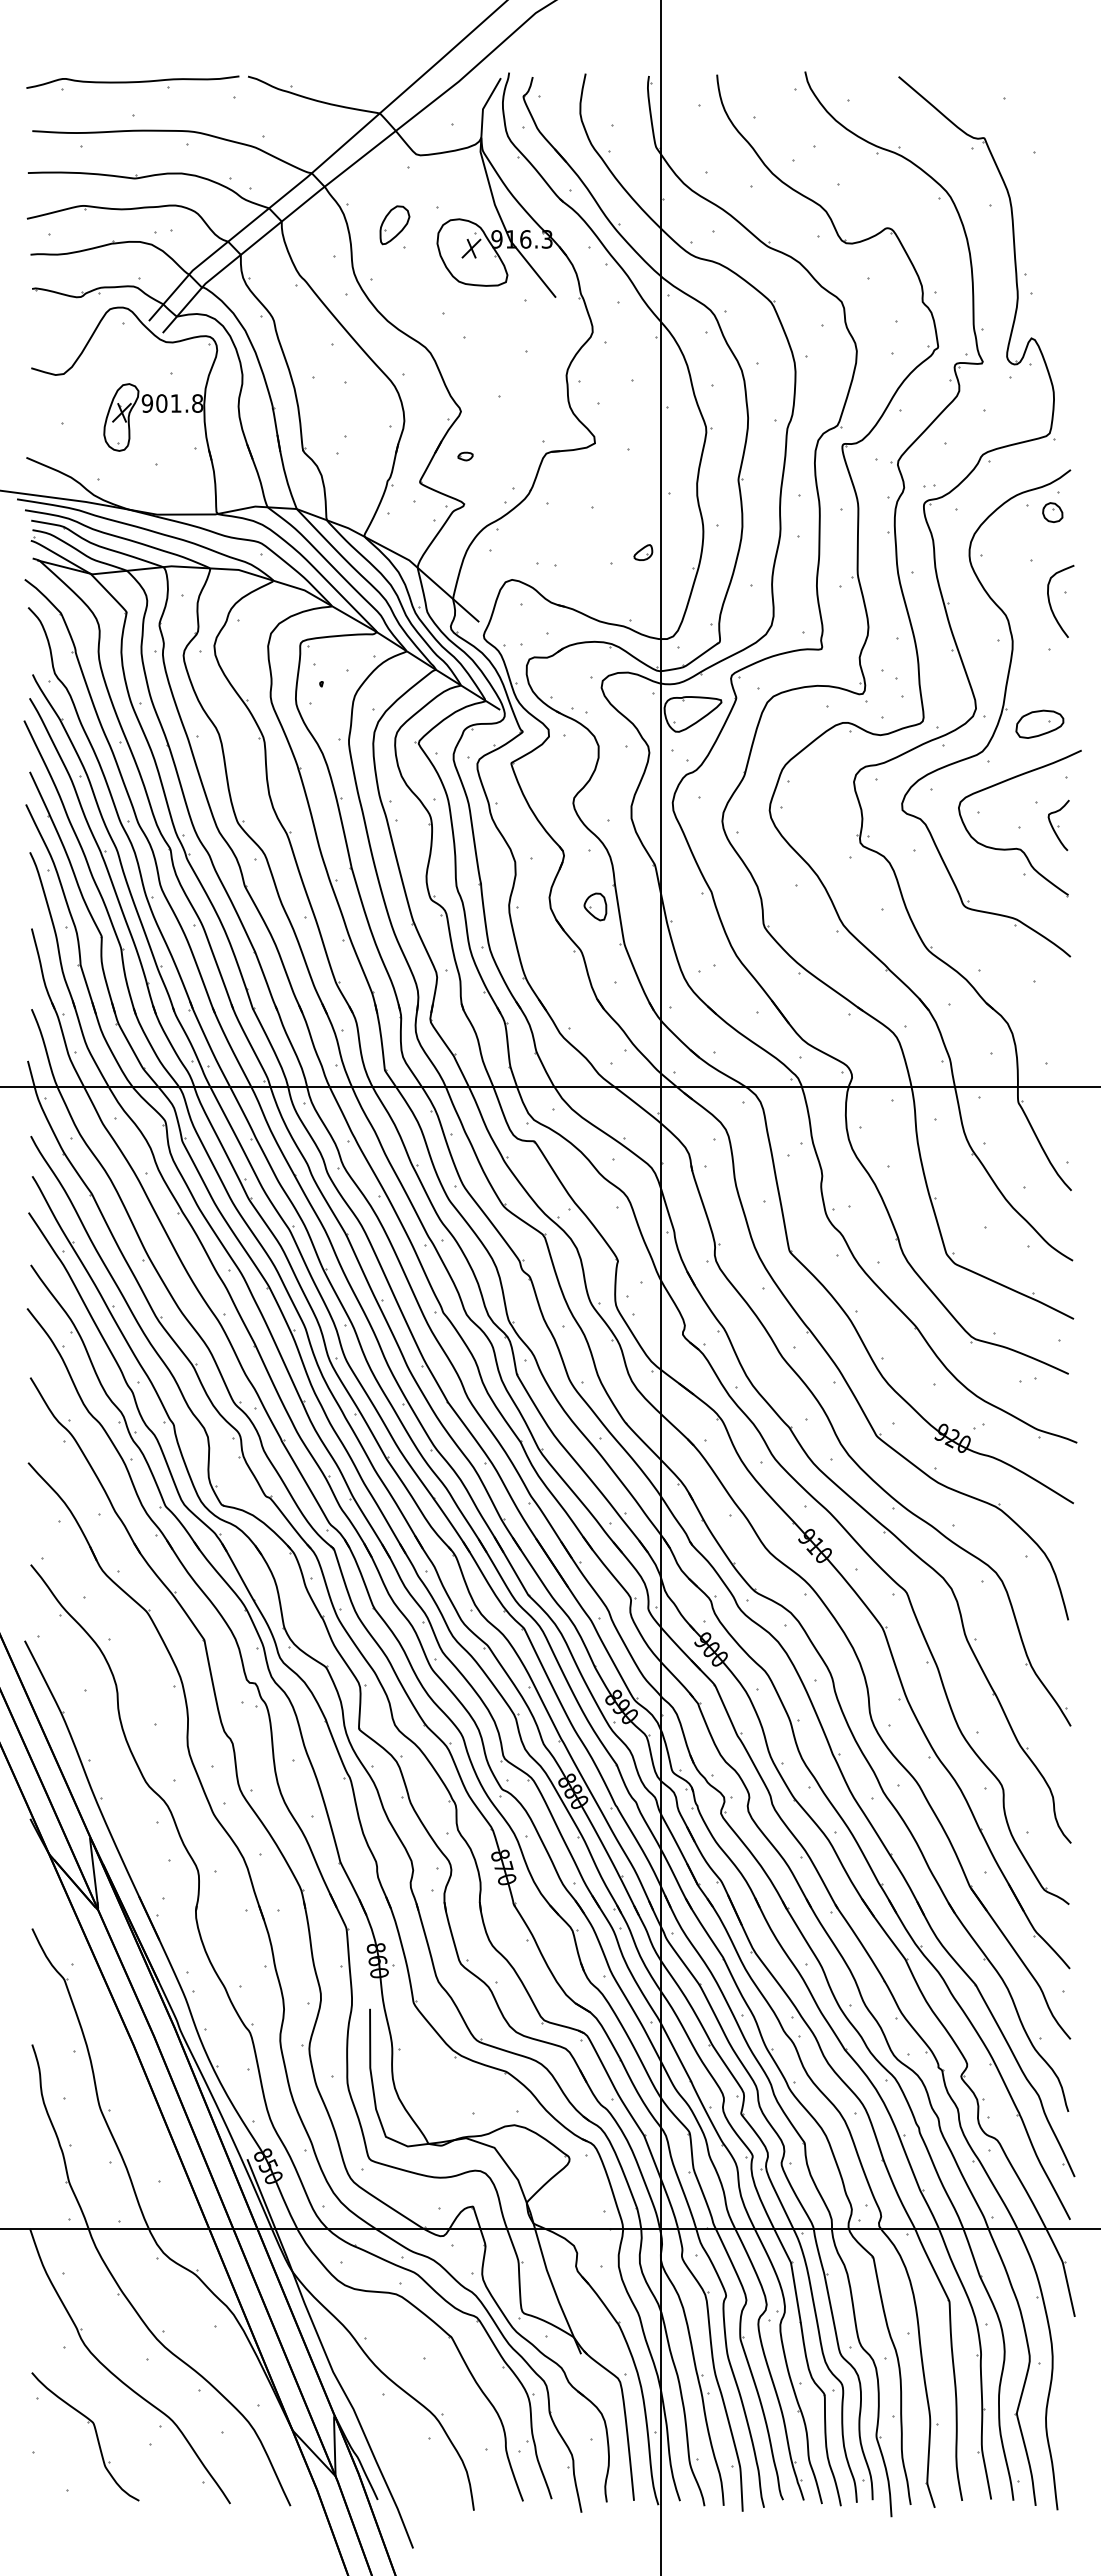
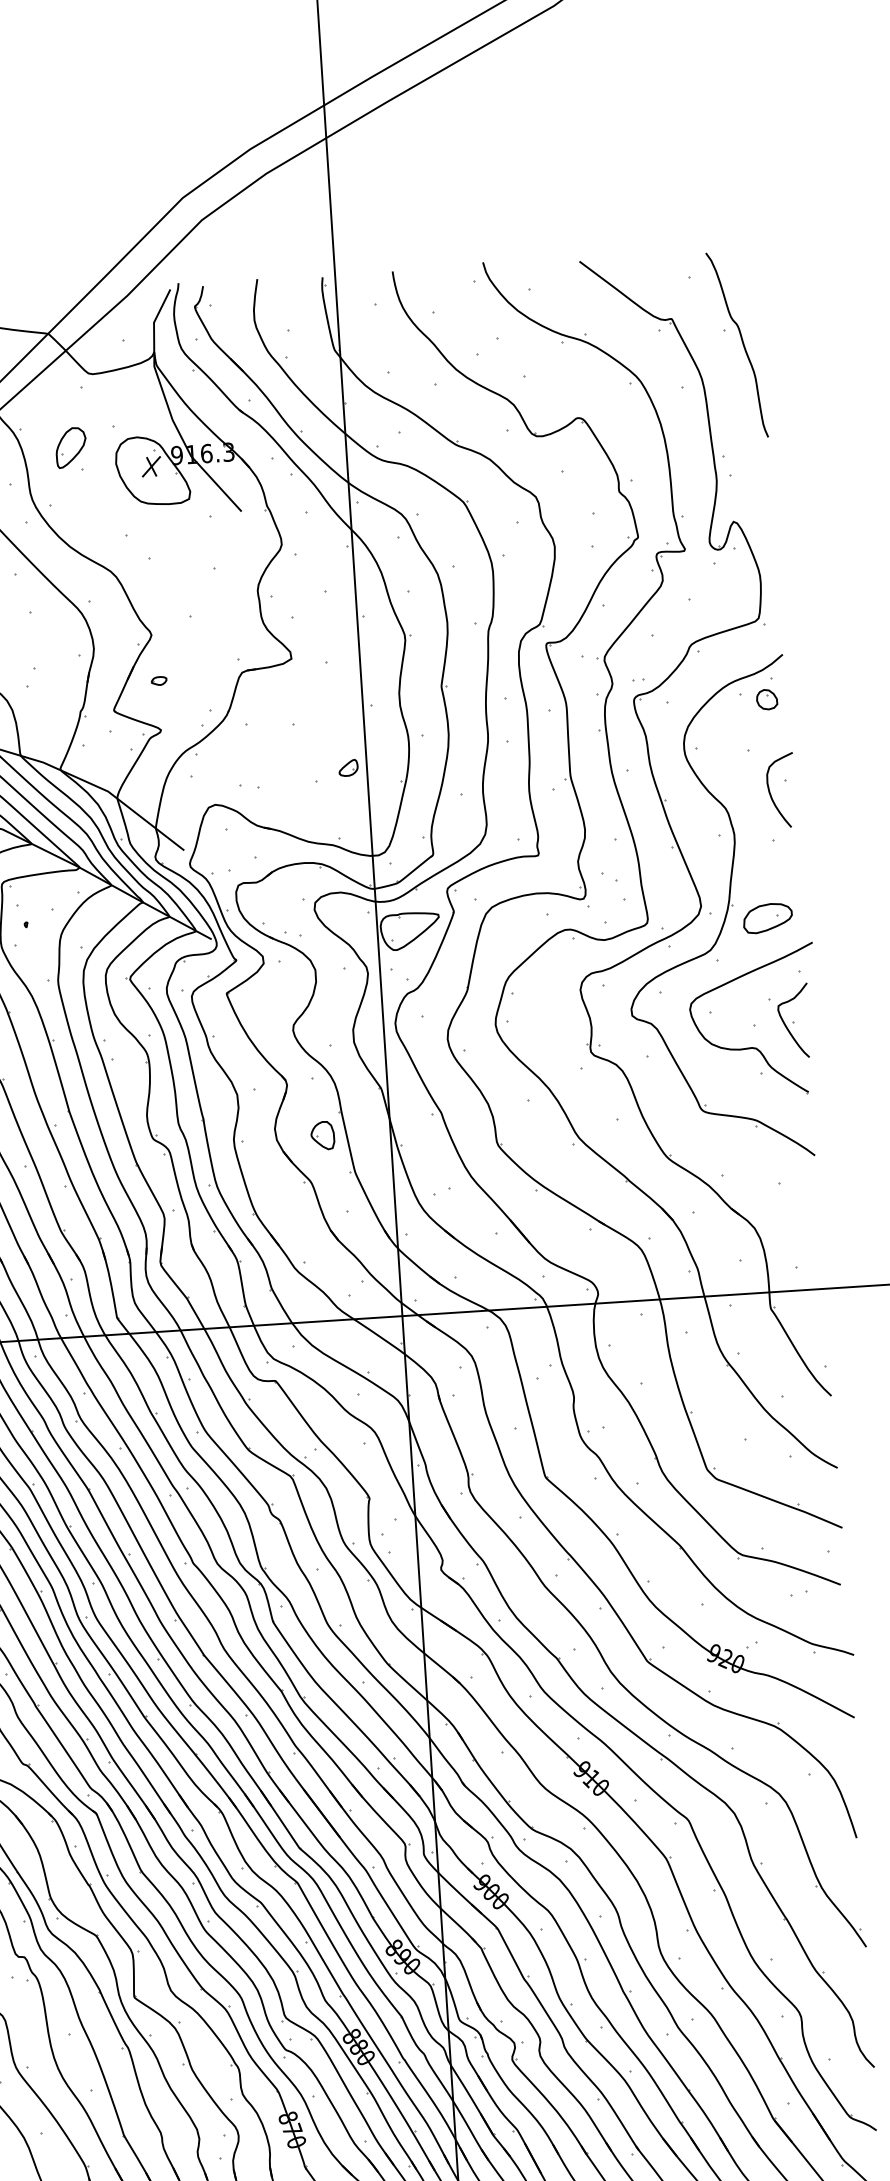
curve: (1050, 164) -> (741, 341), added
part: (1058, 825) -> (793, 1021), size x1.43

